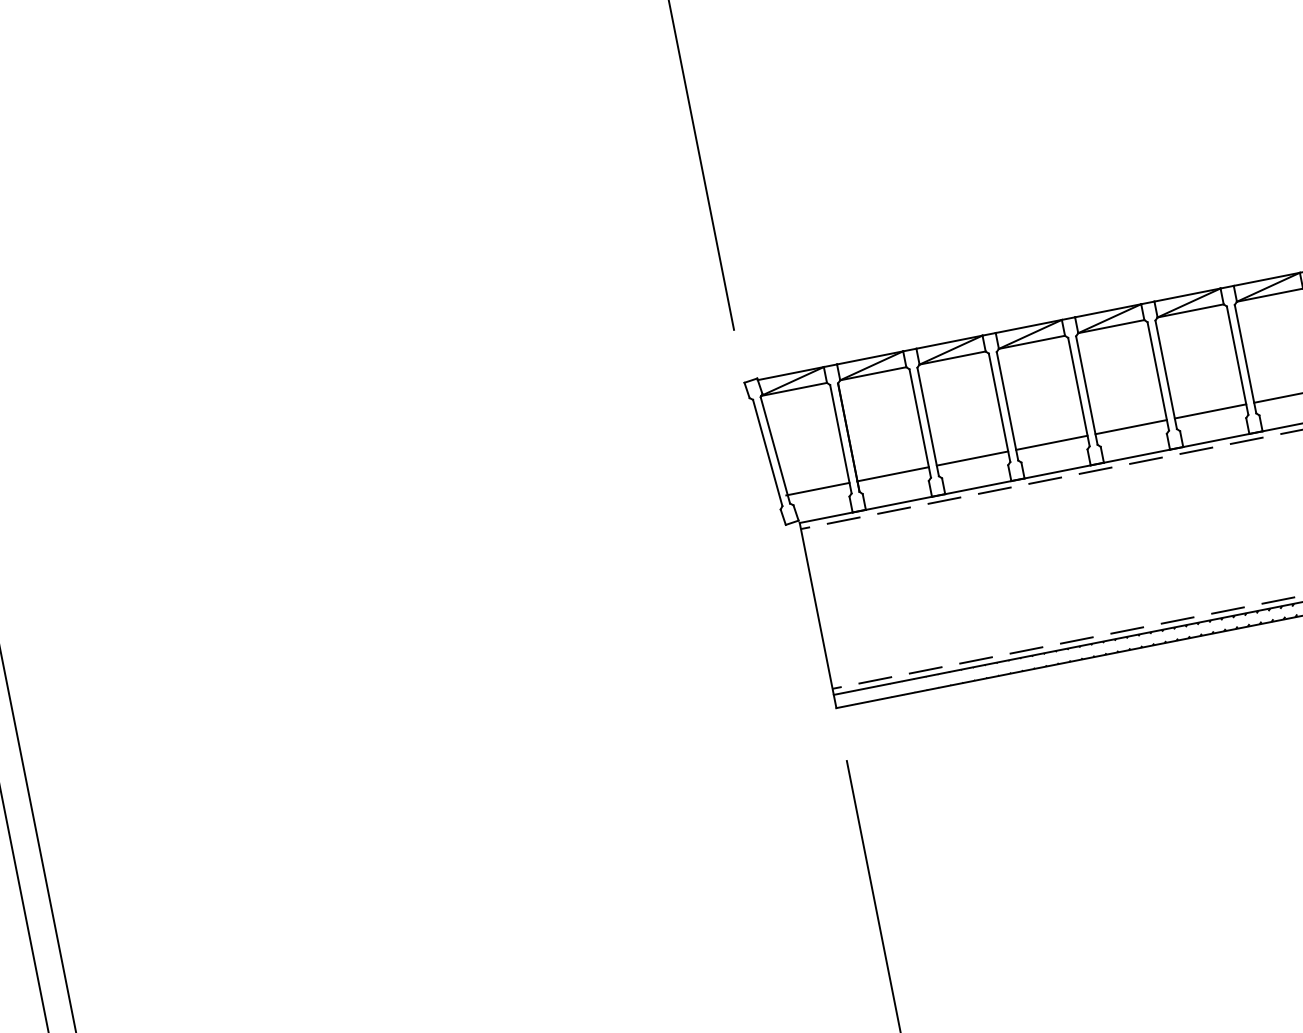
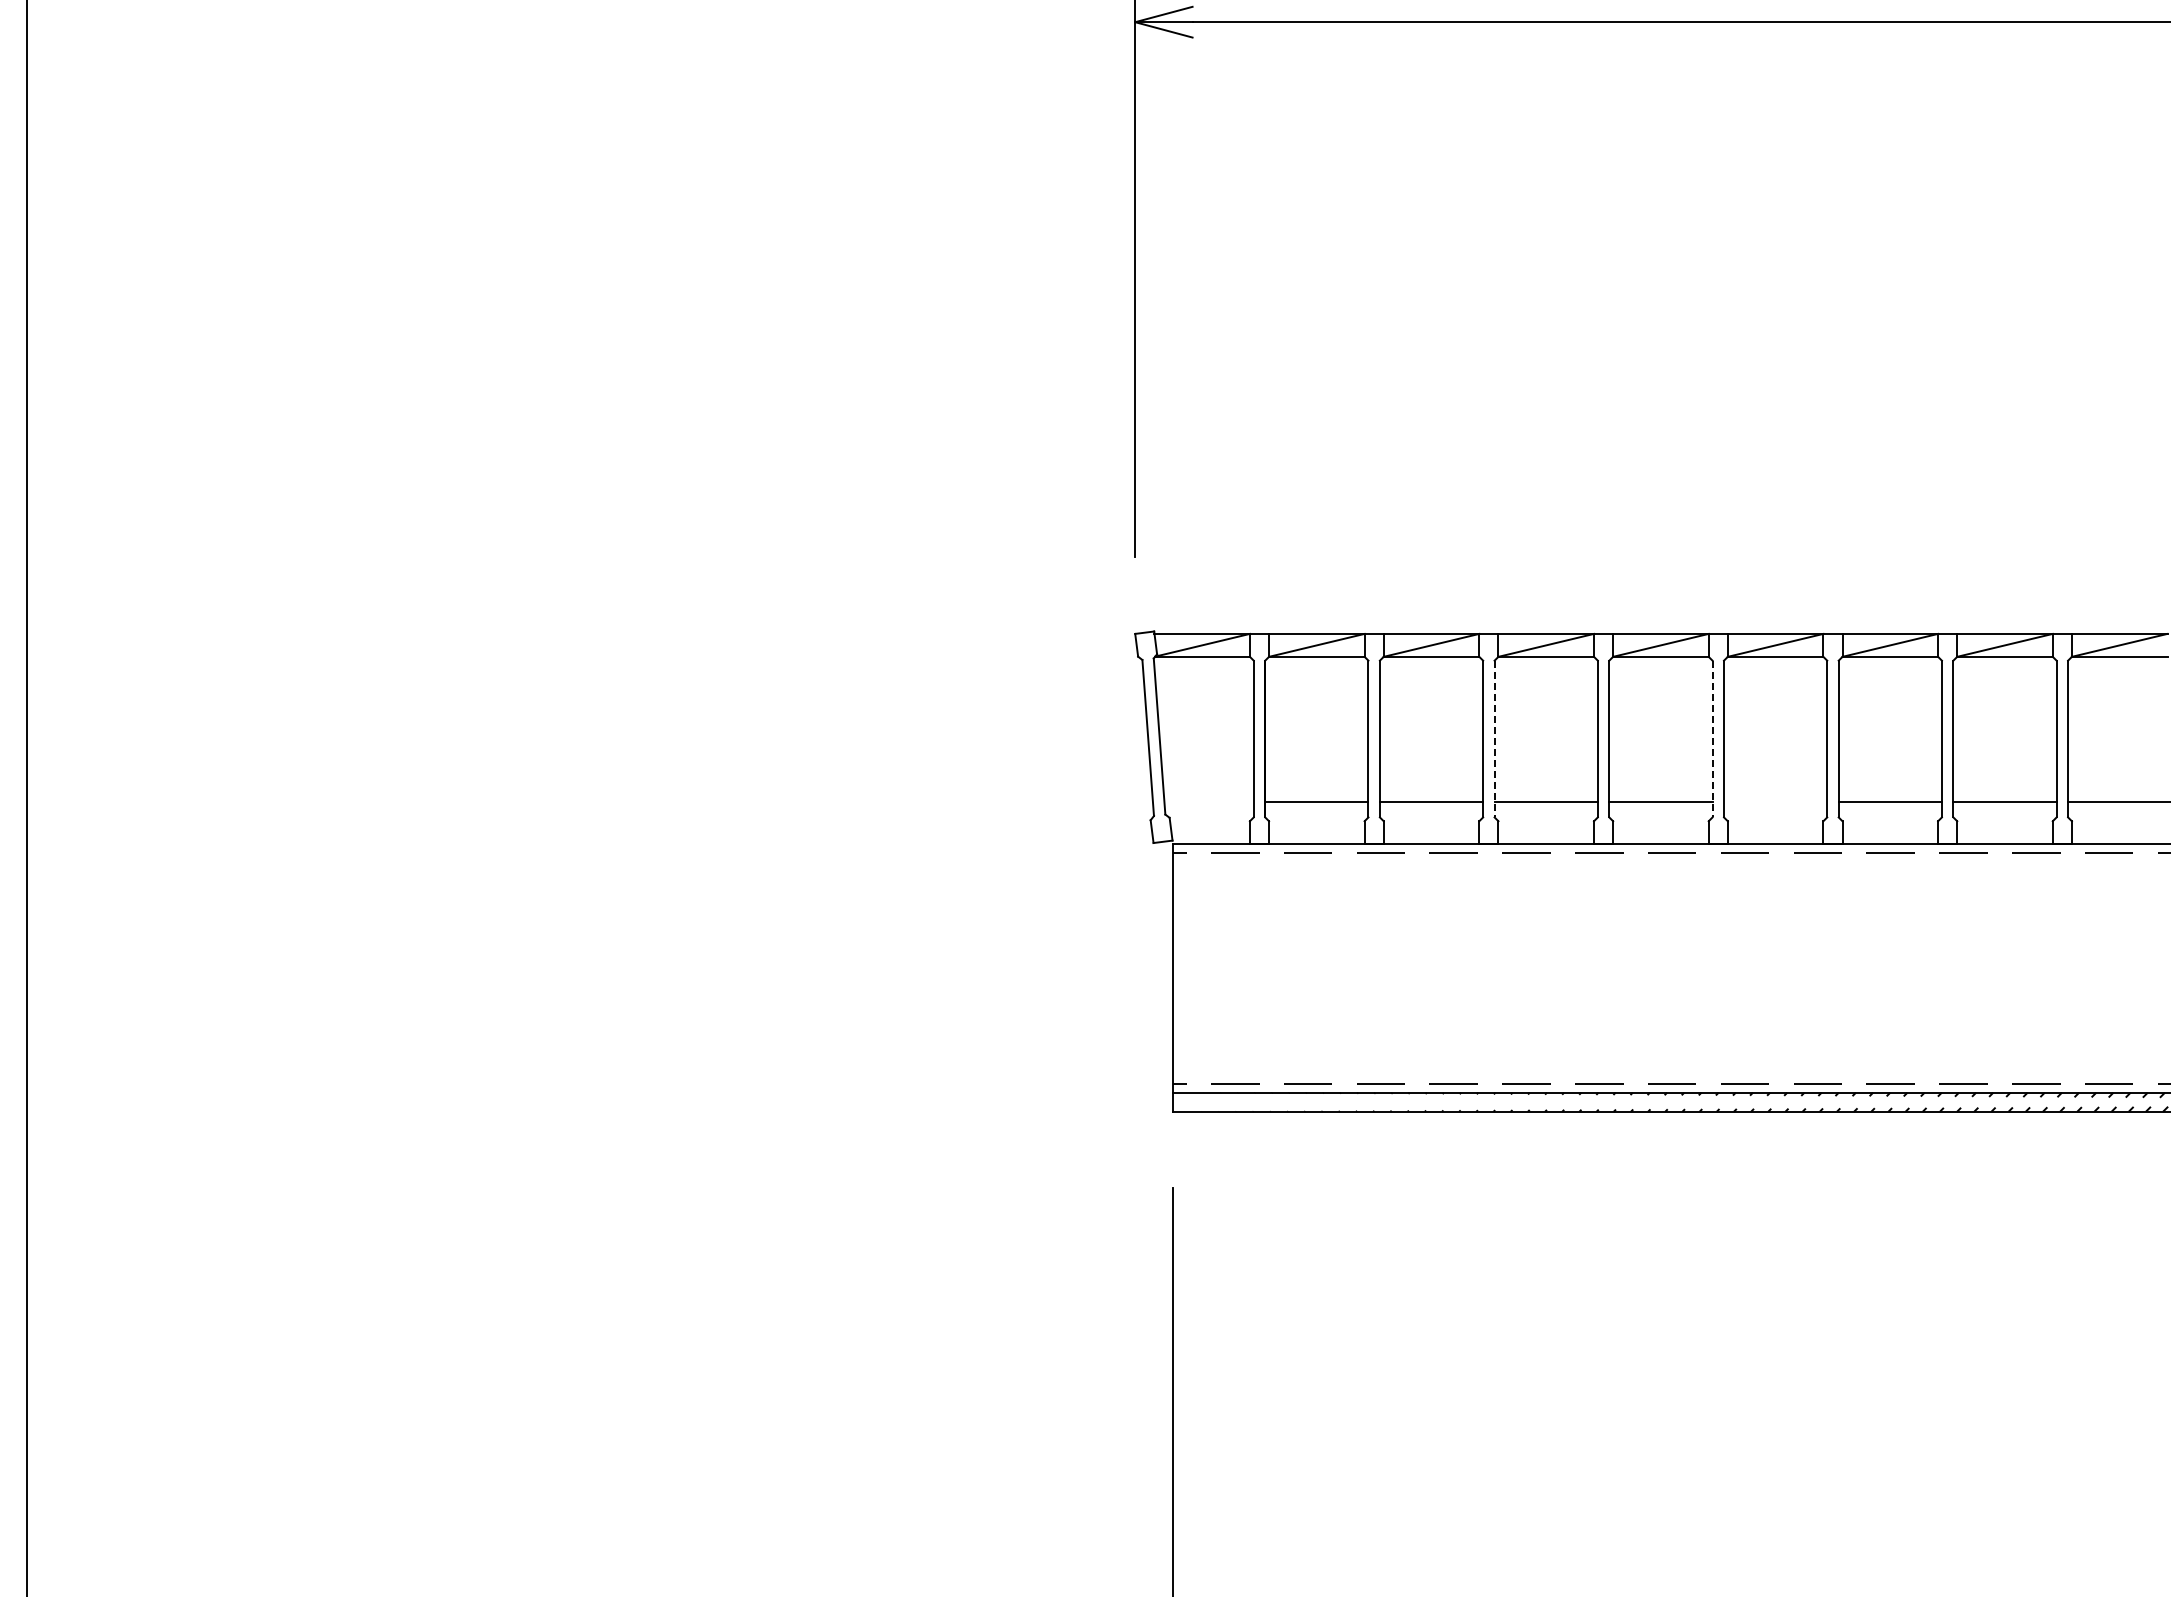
line: (1158, 376) -> (1712, 739), solid -> dashed
line: (1007, 406) -> (1494, 739), solid -> dashed
line: (1210, 411) -> (1775, 802), removed
line: (817, 489) -> (1207, 802), removed

